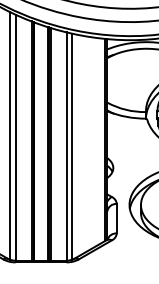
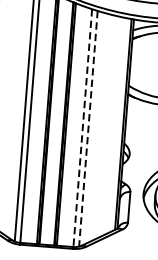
line: (66, 147) -> (82, 129), solid -> dashed
line: (72, 147) -> (88, 129), solid -> dashed

